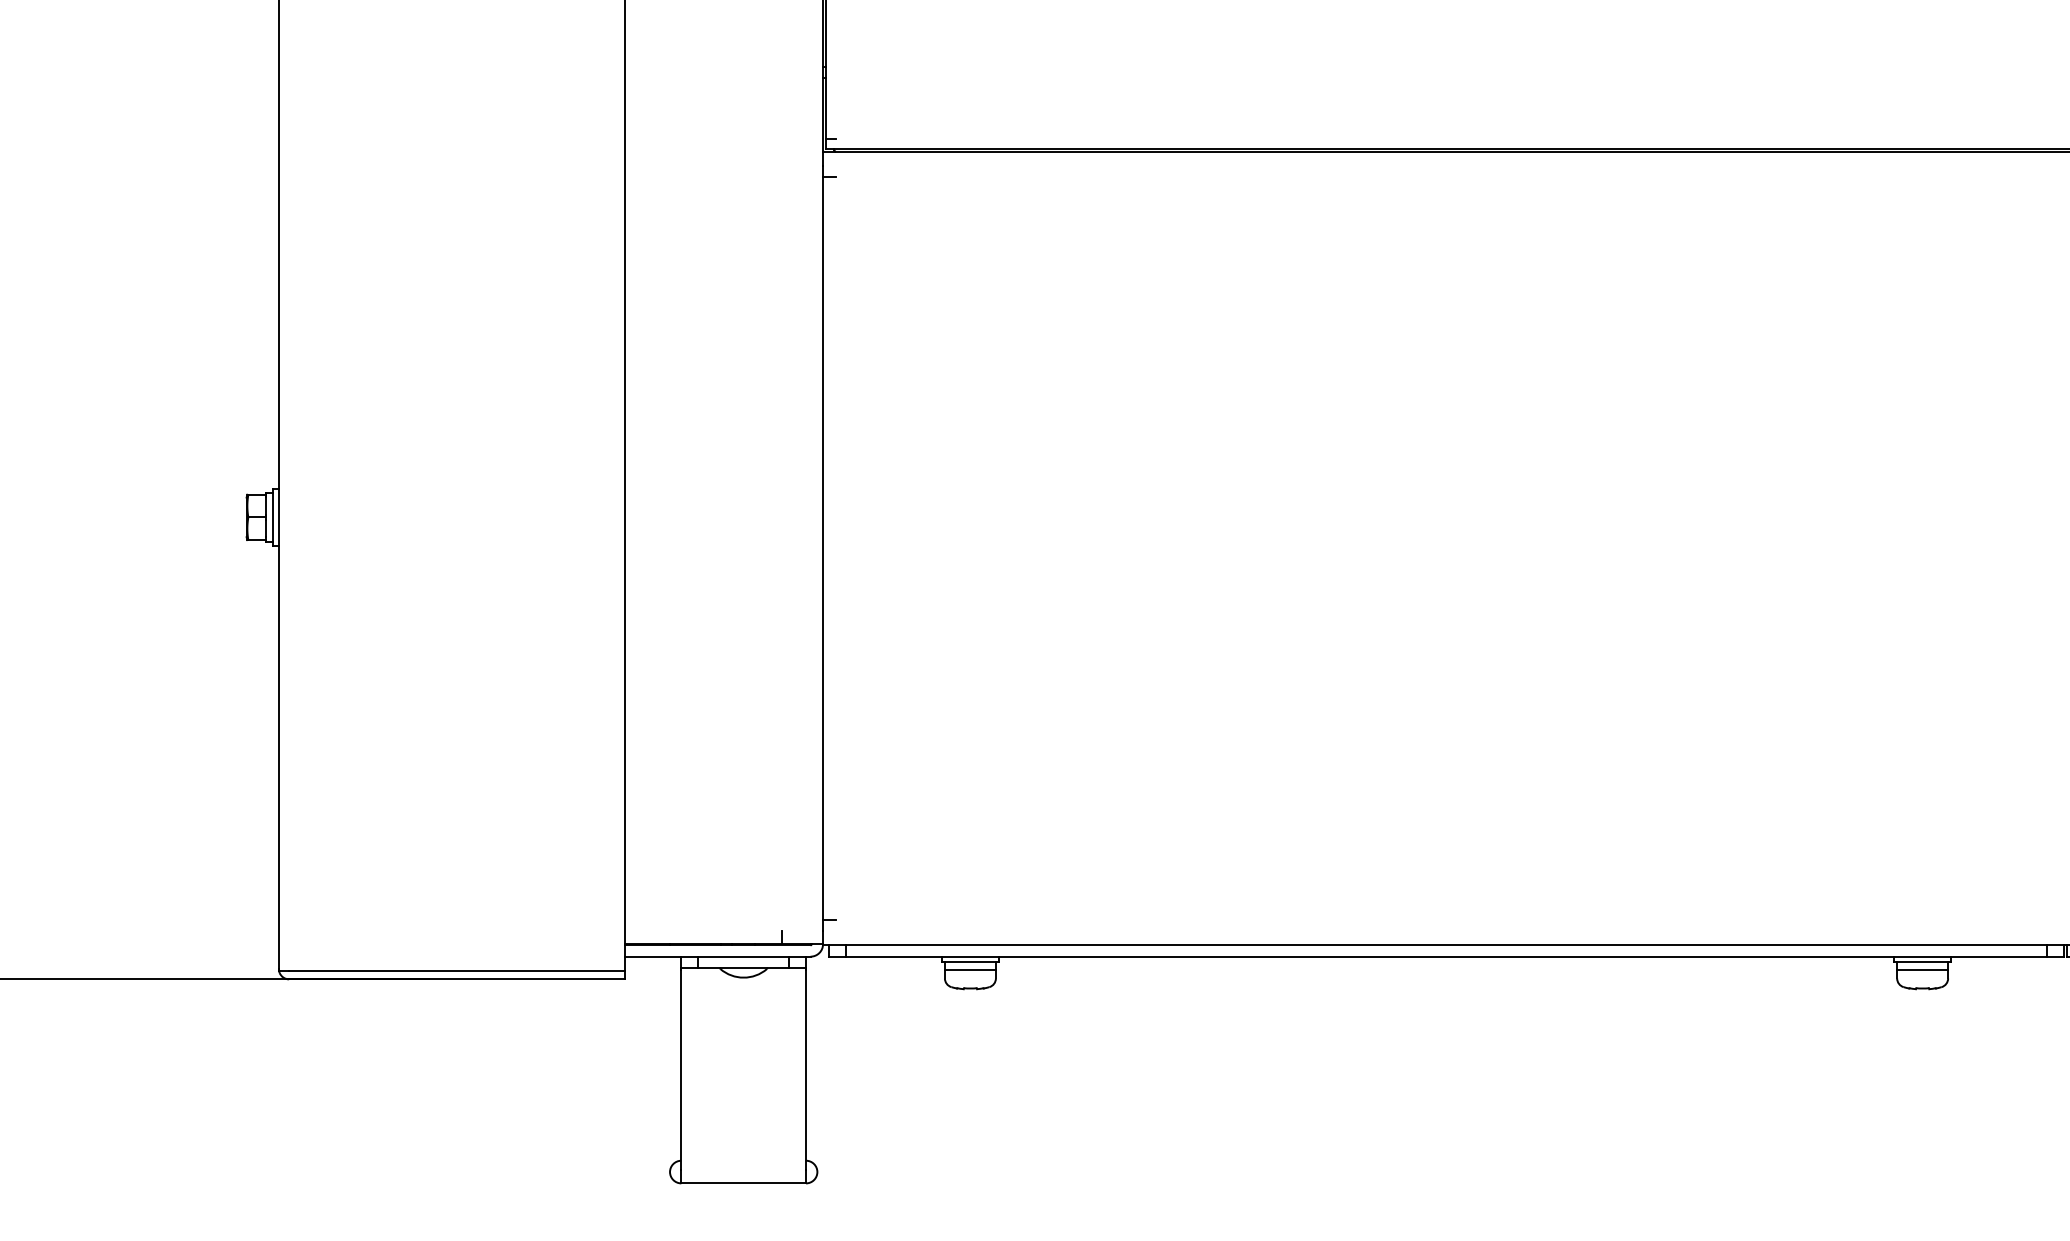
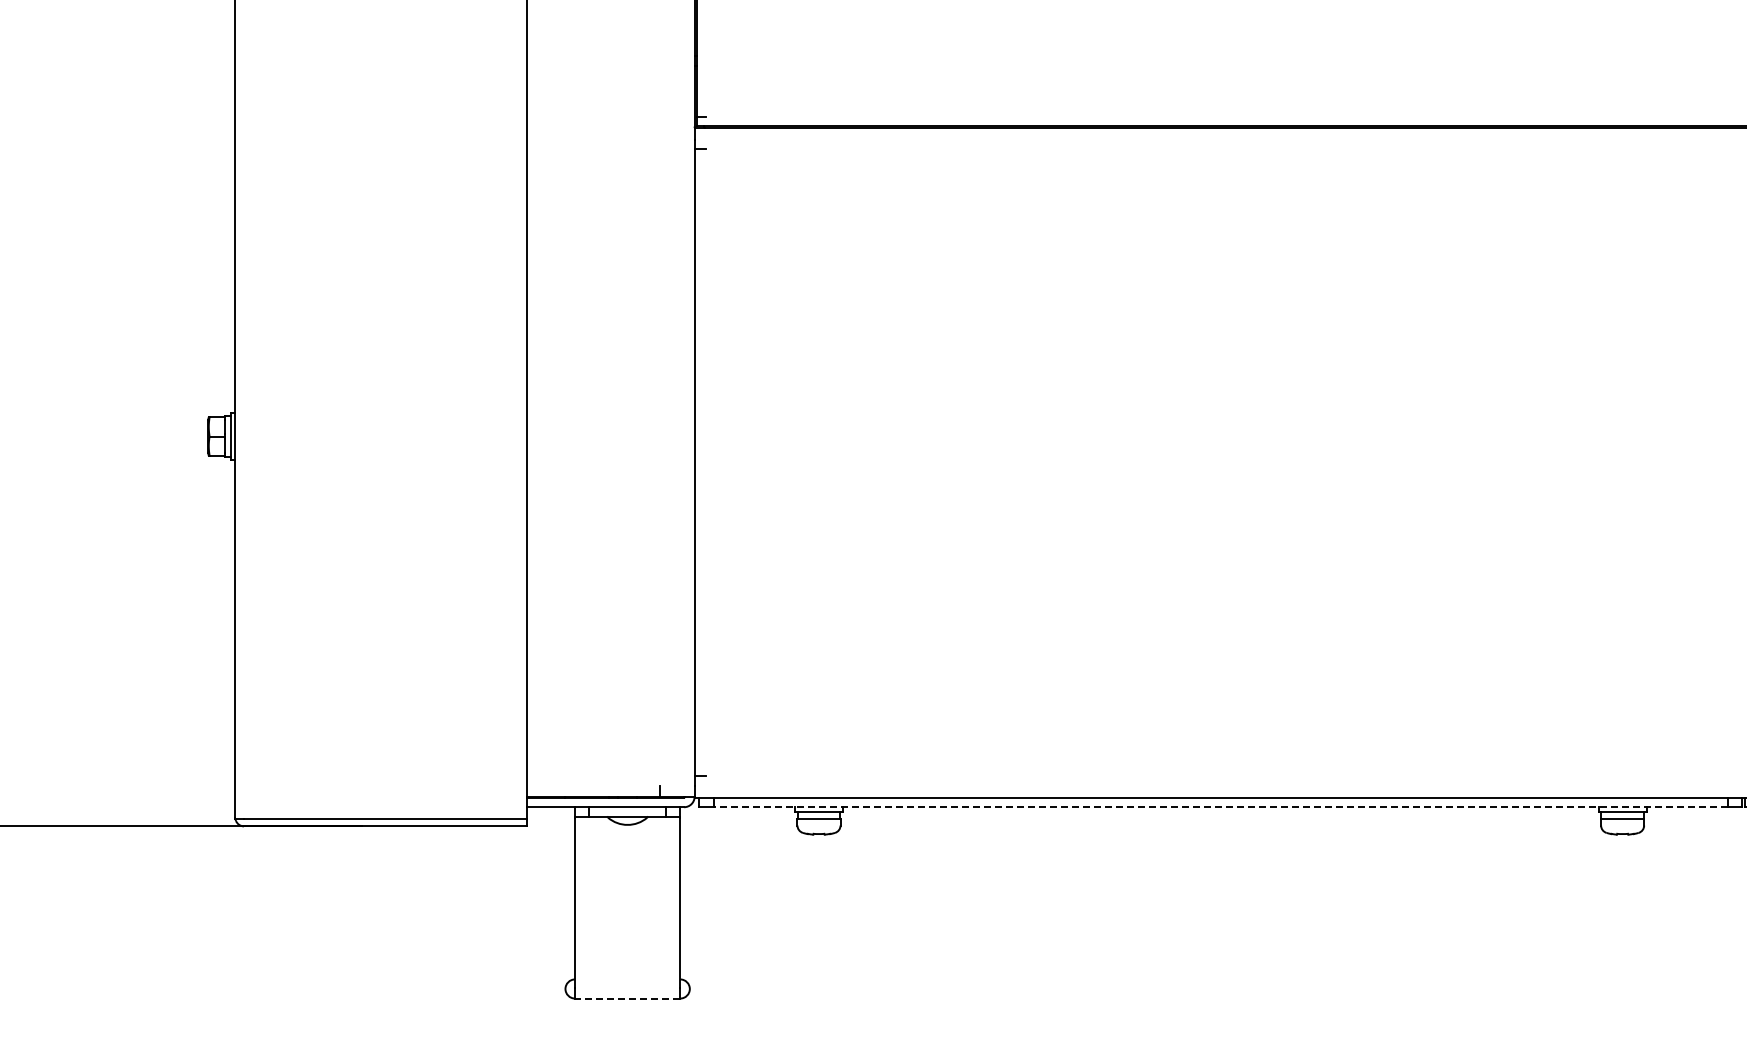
line: (1446, 957) -> (1220, 807), solid -> dashed
line: (743, 1183) -> (627, 998), solid -> dashed

